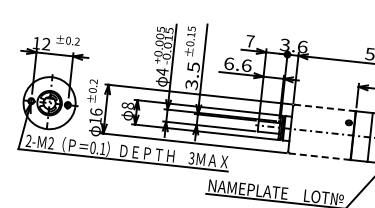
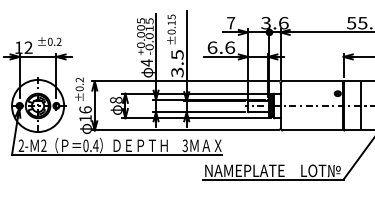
line: (325, 108) -> (312, 81), dashed -> solid
text: (102, 148) -> (95, 145), 0.1 -> 0.4
line: (319, 156) -> (312, 130), dashed -> solid

